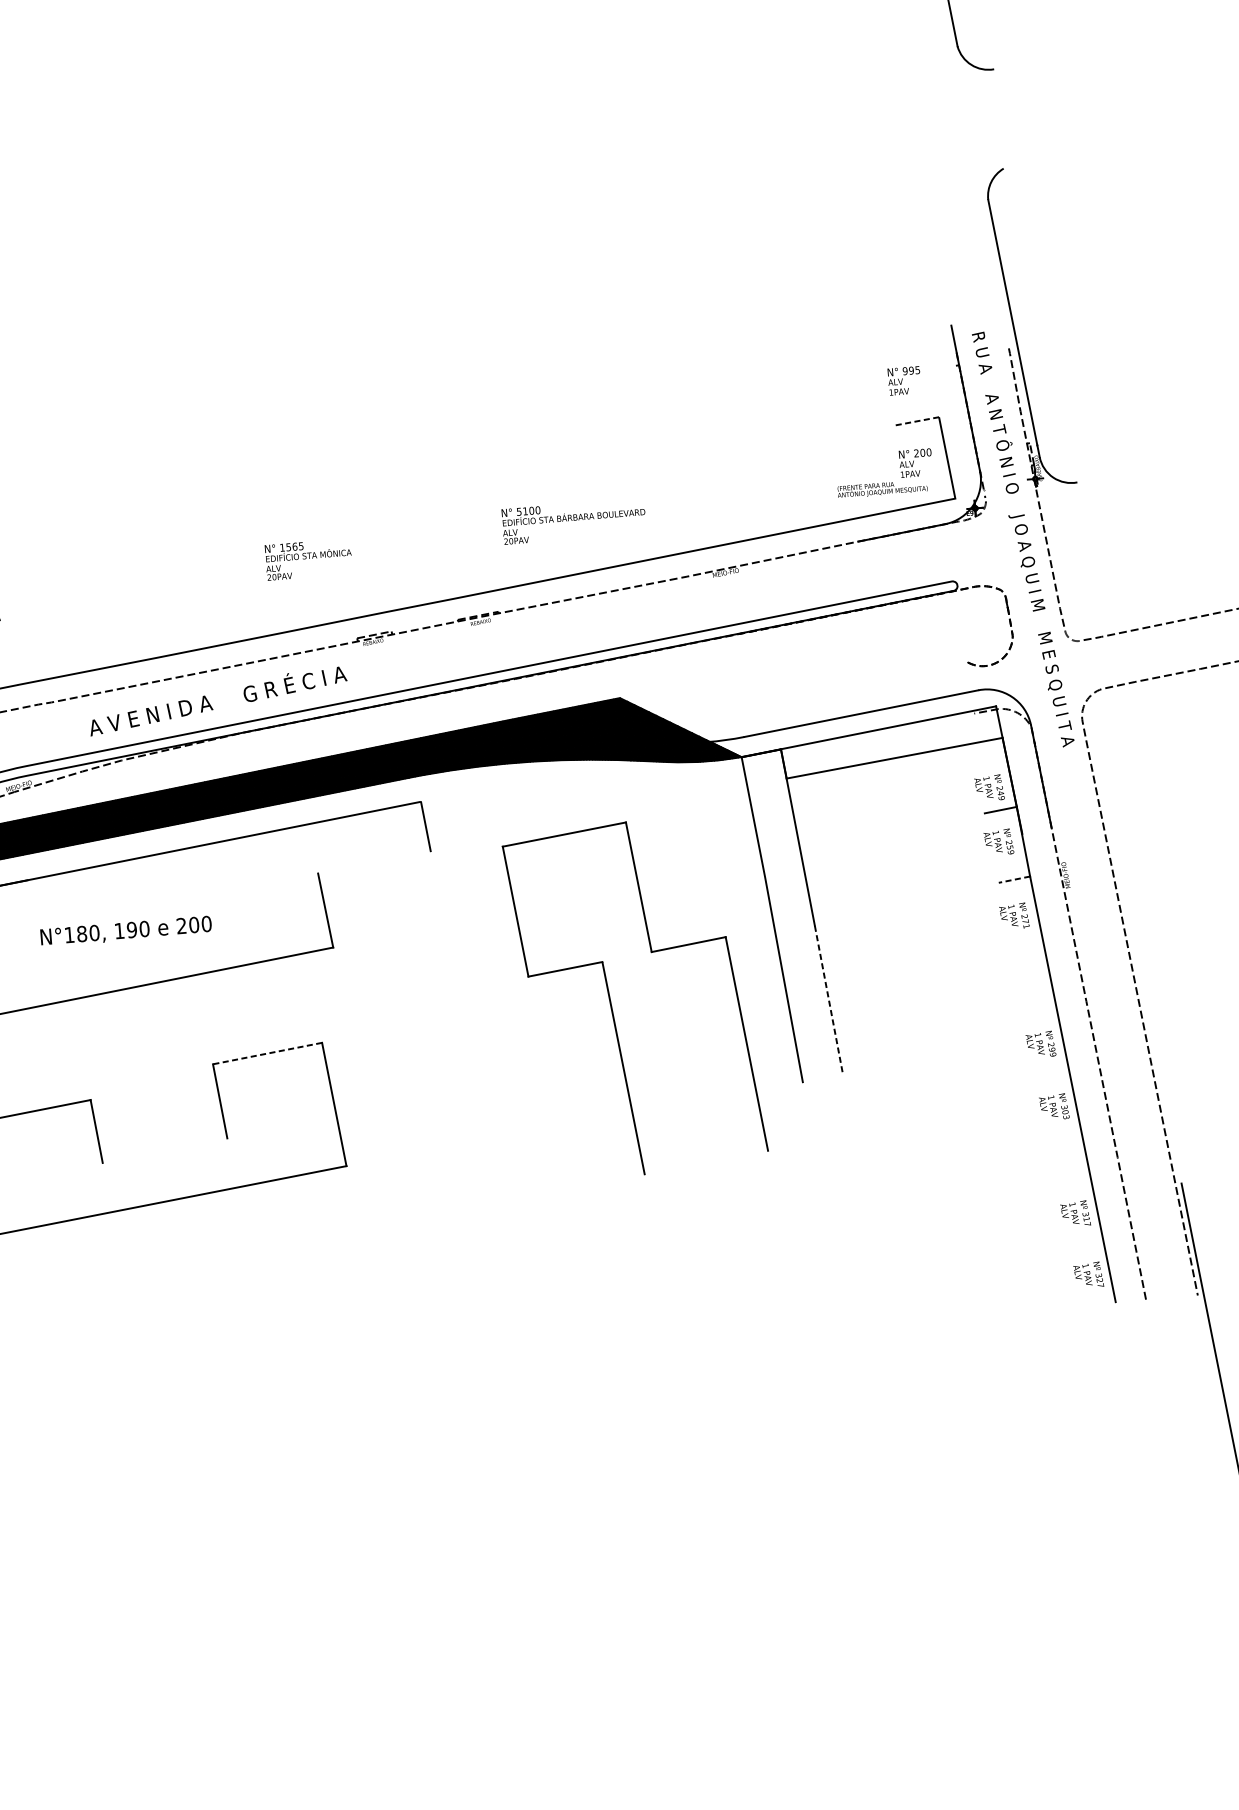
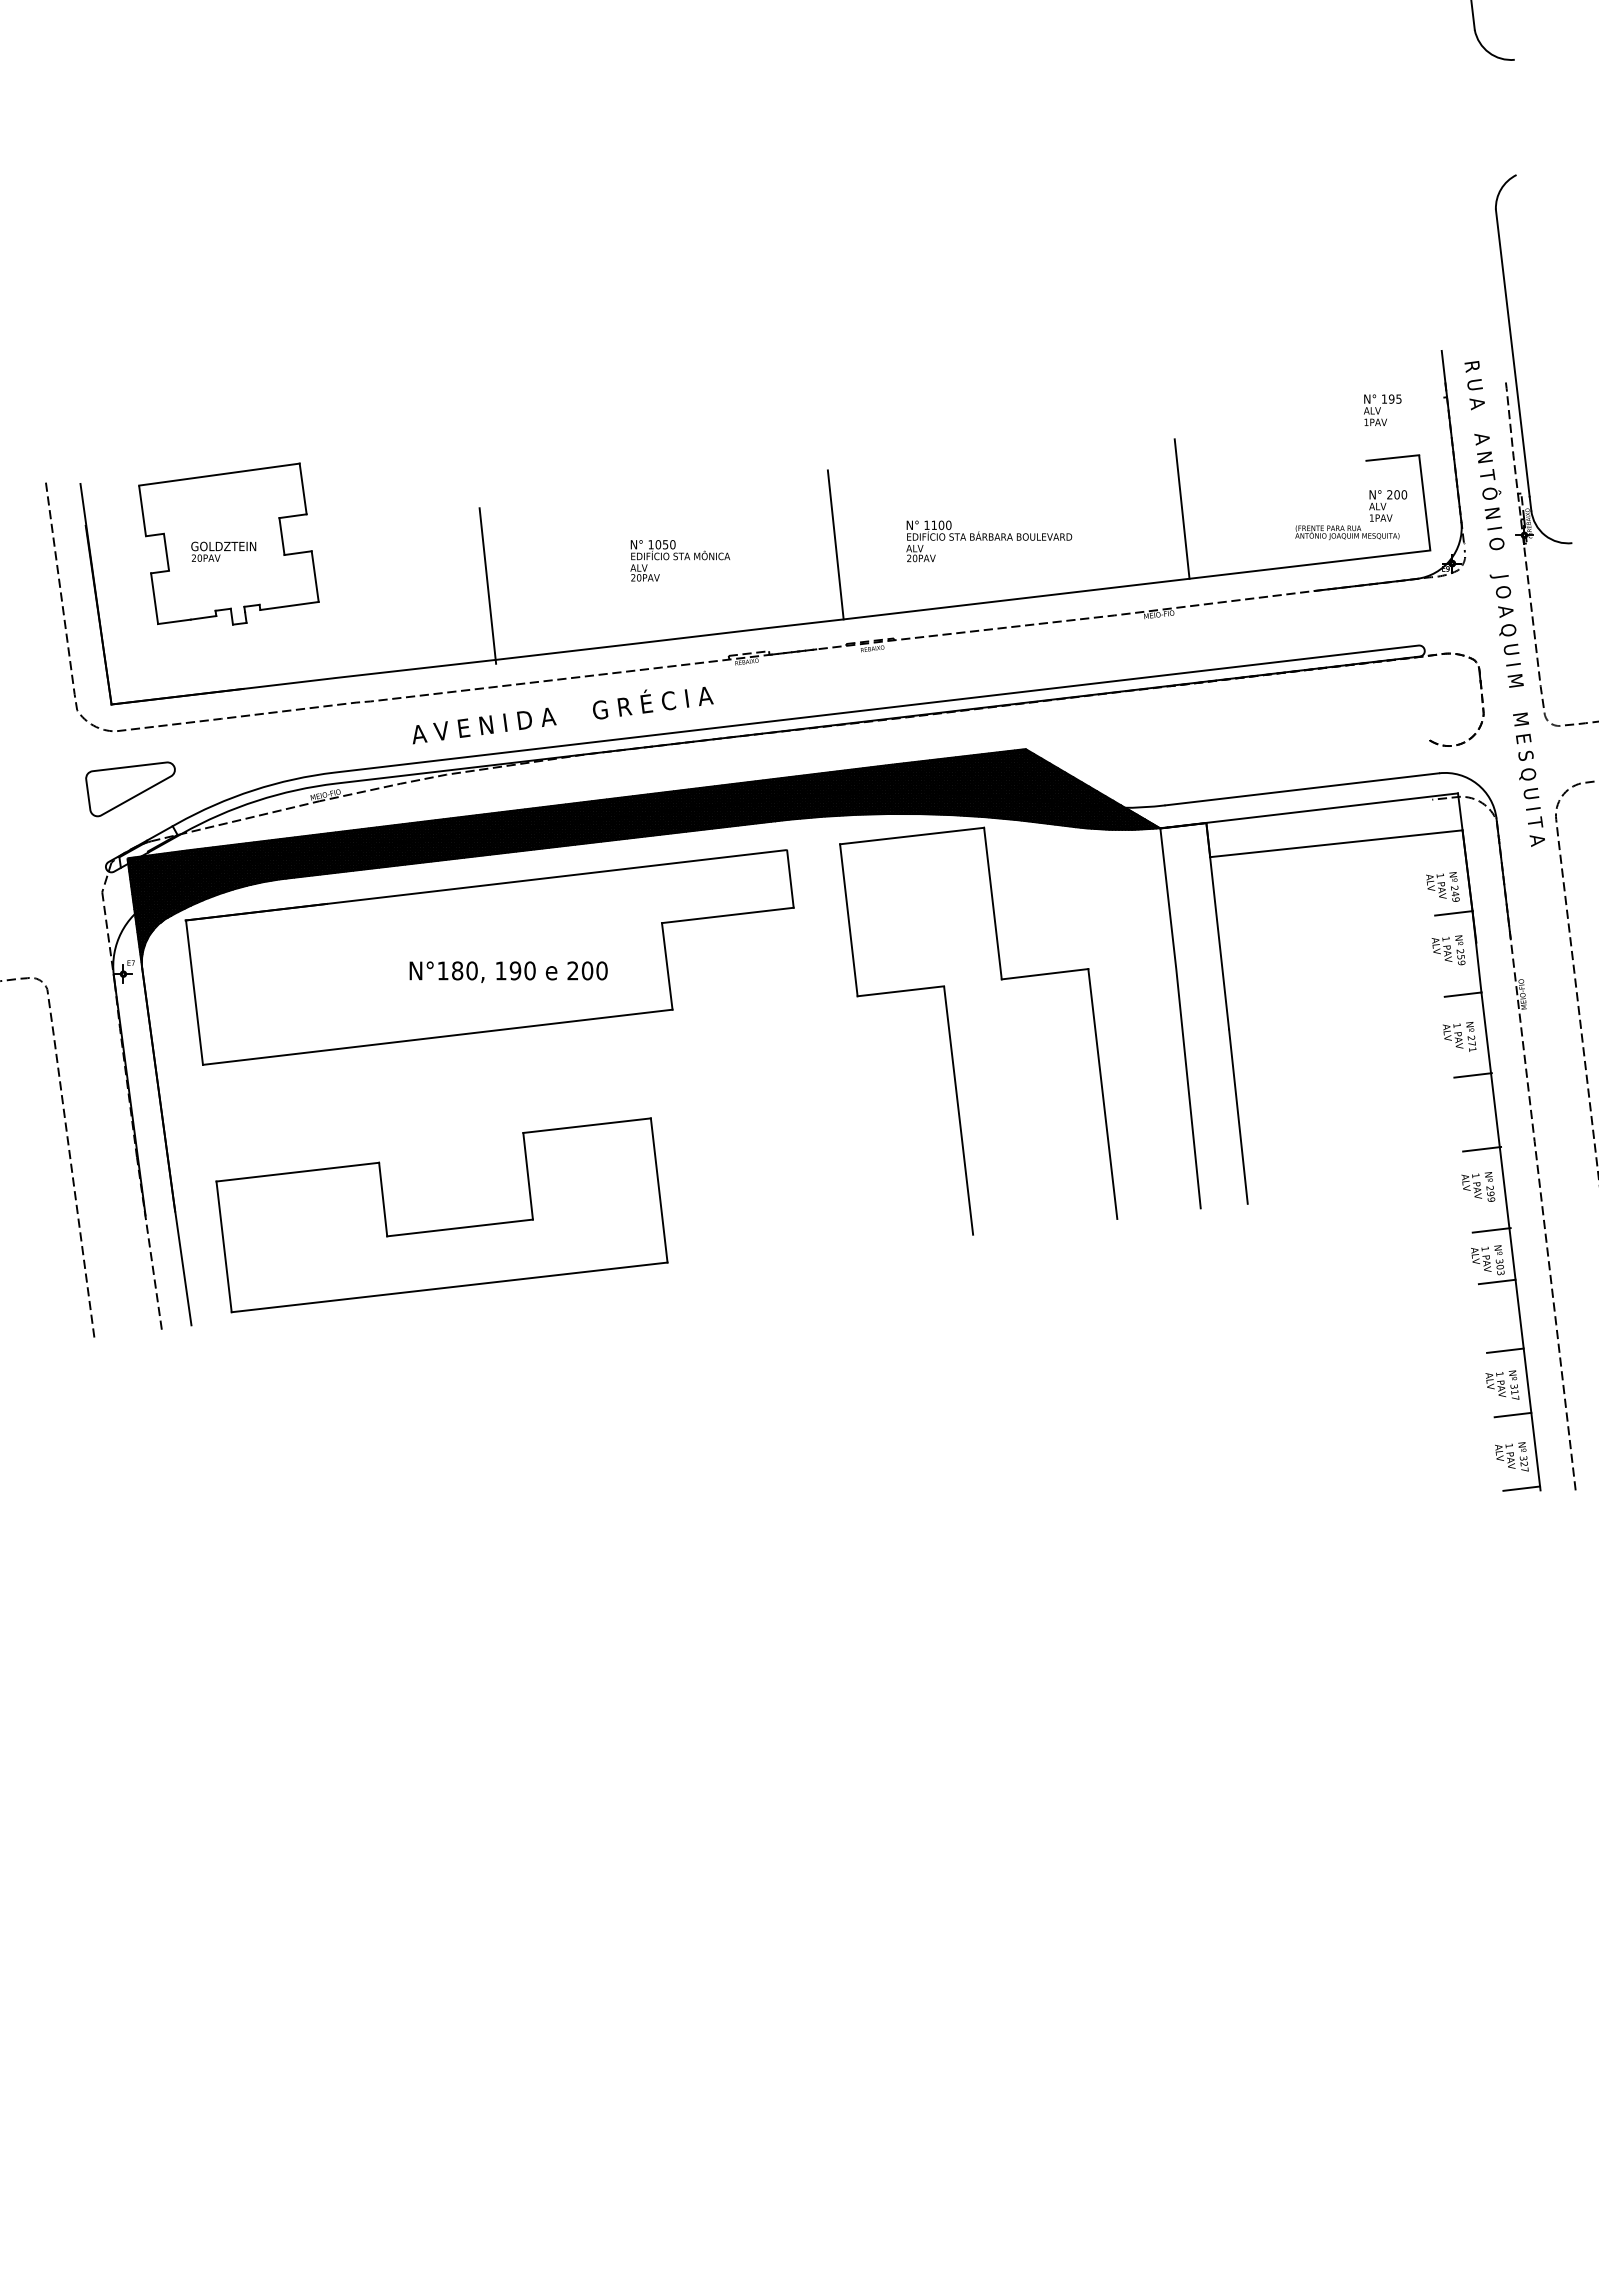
text: (905, 370) -> (1384, 398), 995 -> 195
line: (916, 421) -> (1392, 458), dashed -> solid
line: (737, 479) -> (1181, 508), added
text: (518, 512) -> (926, 525), 5100 -> 1100
line: (441, 534) -> (835, 544), added
text: (294, 546) -> (665, 544), 1565 -> 1050
line: (144, 594) -> (487, 585), added
line: (412, 630) -> (793, 651), added
line: (374, 862) -> (727, 915), added
line: (1013, 879) -> (1462, 994), dashed -> solid
text: (126, 931) -> (508, 971), moved
line: (1028, 948) -> (1472, 1075), added
part: (611, 999) -> (950, 1030), moved
line: (829, 1000) -> (1238, 1116), dashed -> solid
line: (1041, 1011) -> (1482, 1149), added
line: (267, 1053) -> (586, 1125), dashed -> solid
line: (1055, 1081) -> (1491, 1230), added
line: (1063, 1124) -> (1496, 1281), added
line: (164, 1150) -> (459, 1227), added
line: (1075, 1183) -> (1505, 1350), added
line: (1086, 1238) -> (1512, 1414), added
line: (1099, 1301) -> (1521, 1488), added

